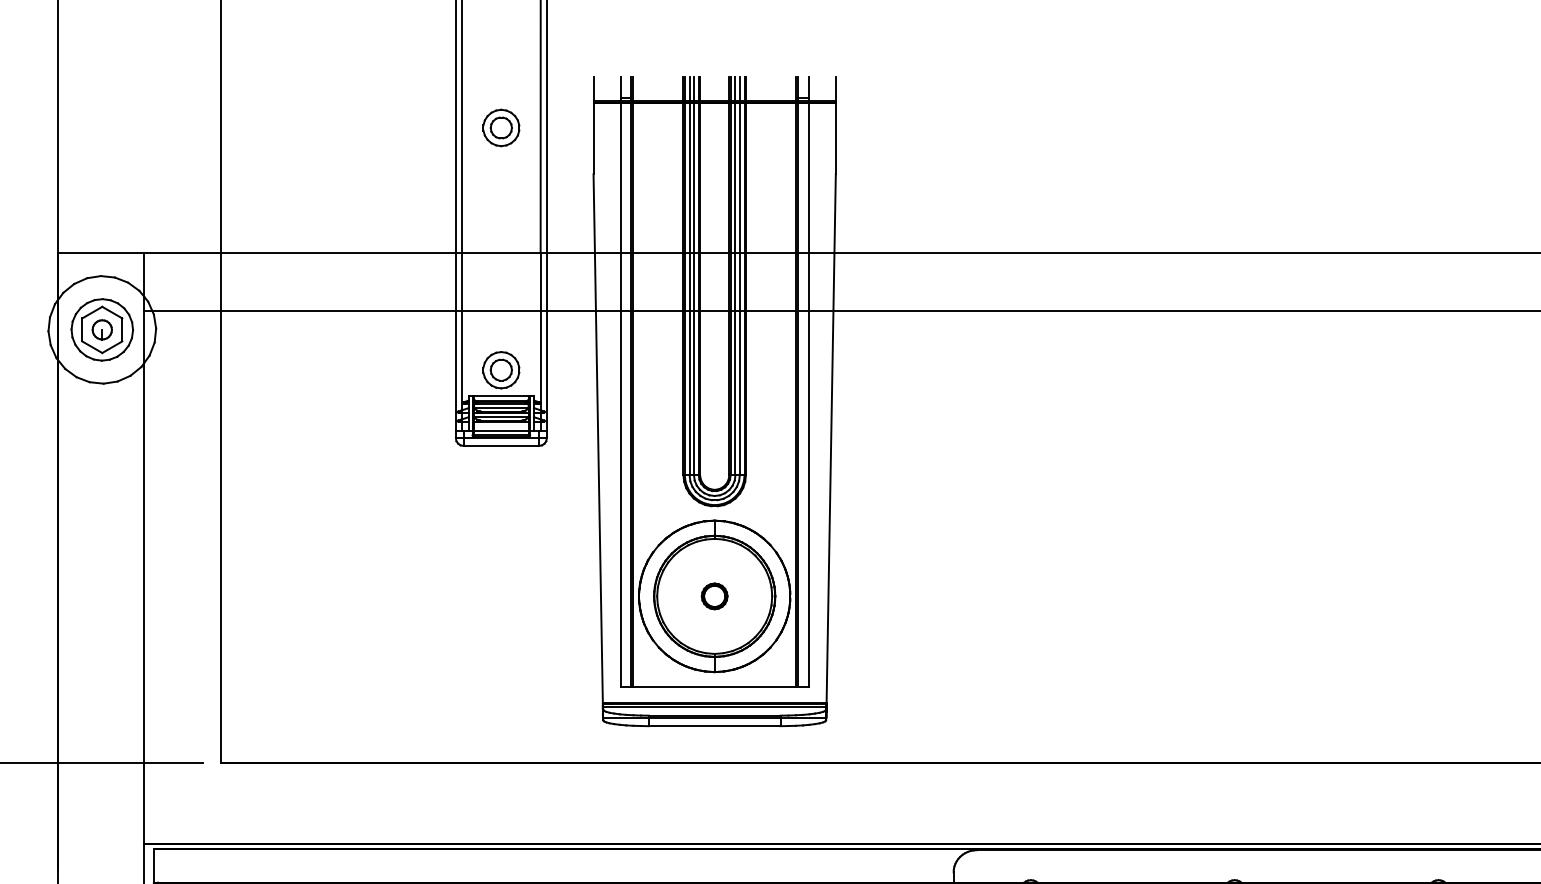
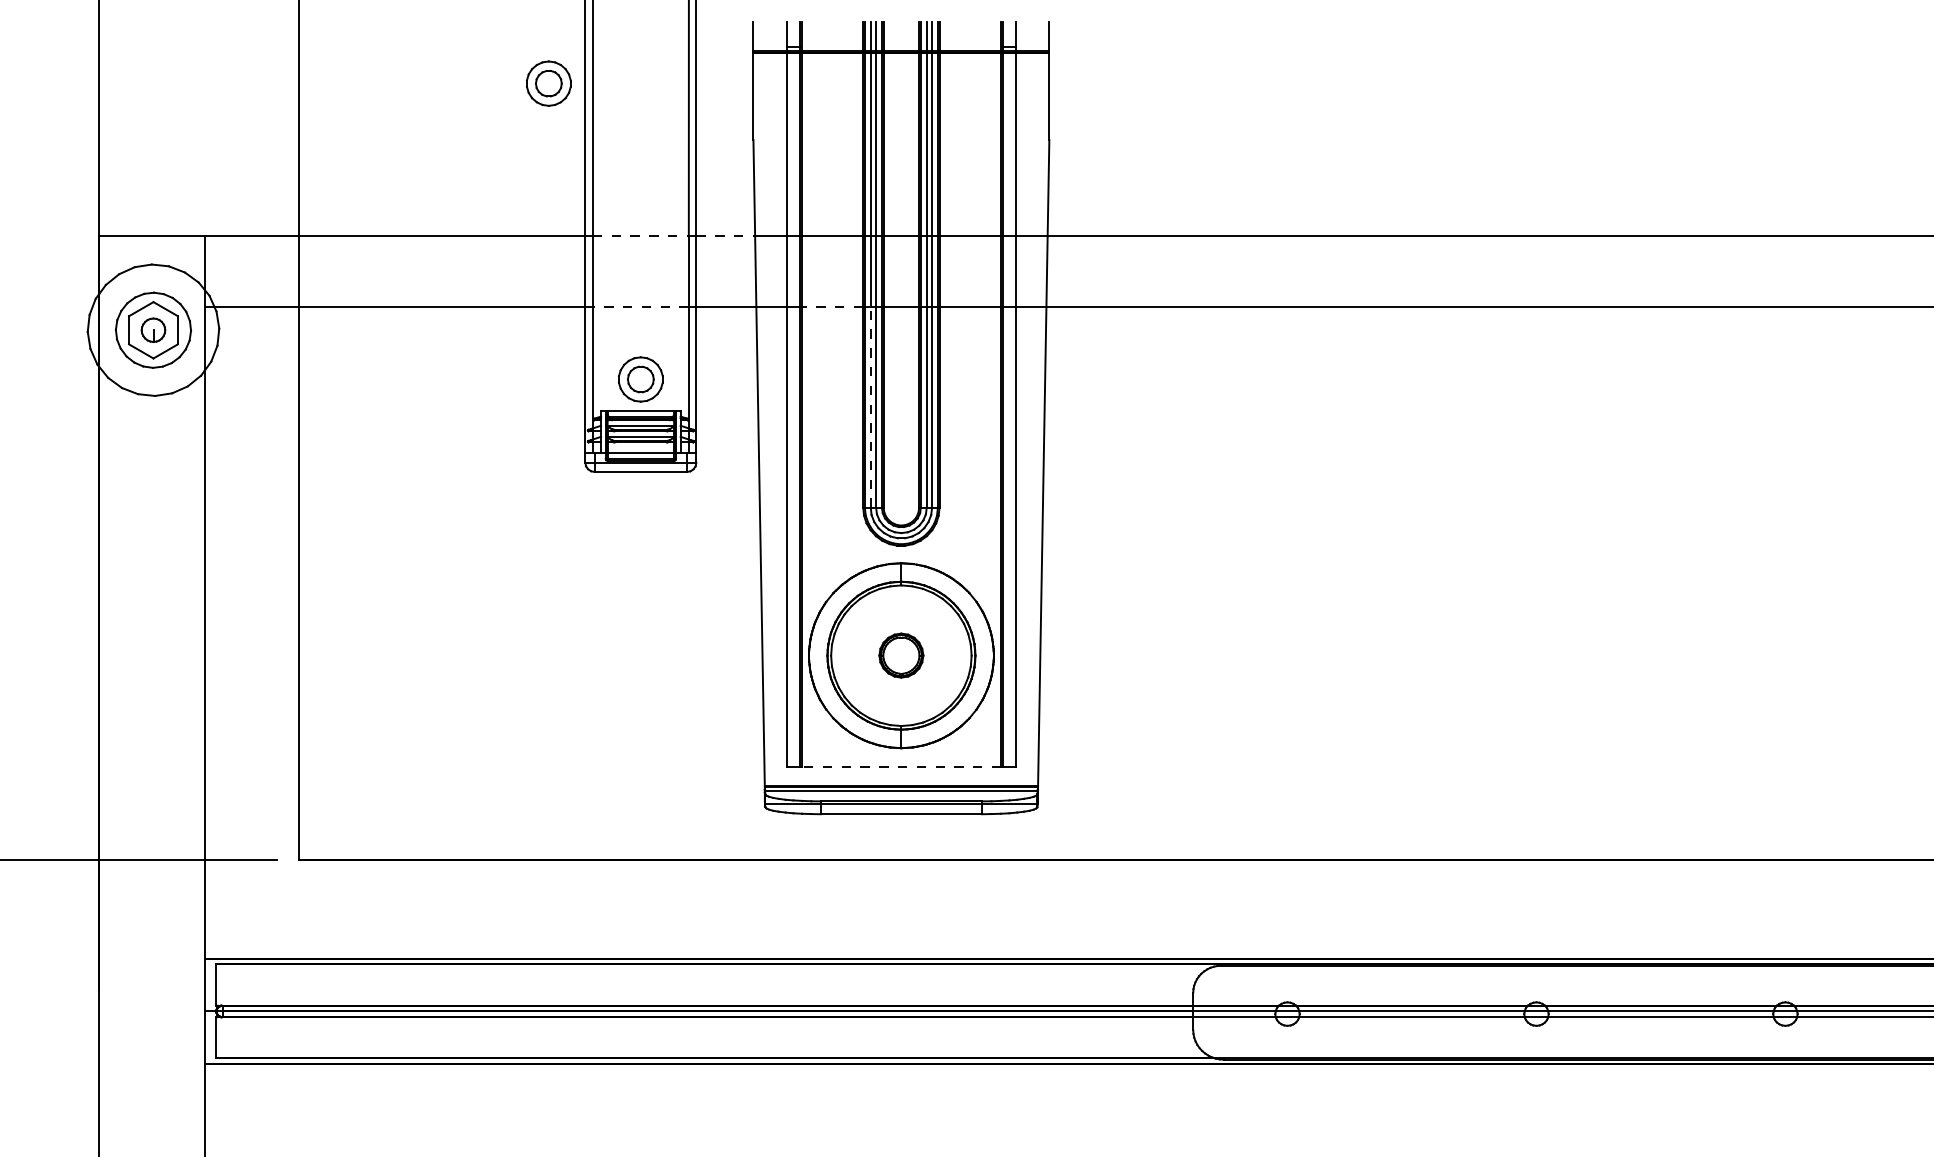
part: (501, 127) -> (548, 83), moved
line: (501, 253) -> (640, 236), solid -> dashed
line: (571, 253) -> (726, 236), solid -> dashed
line: (501, 310) -> (640, 306), solid -> dashed
line: (658, 310) -> (832, 306), solid -> dashed
line: (689, 392) -> (870, 406), solid -> dashed
part: (714, 596) -> (901, 655), size x1.4
line: (714, 687) -> (901, 766), solid -> dashed

